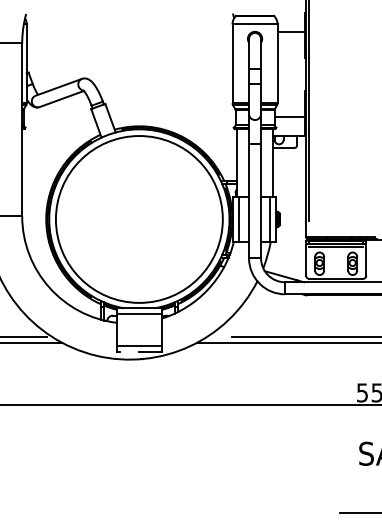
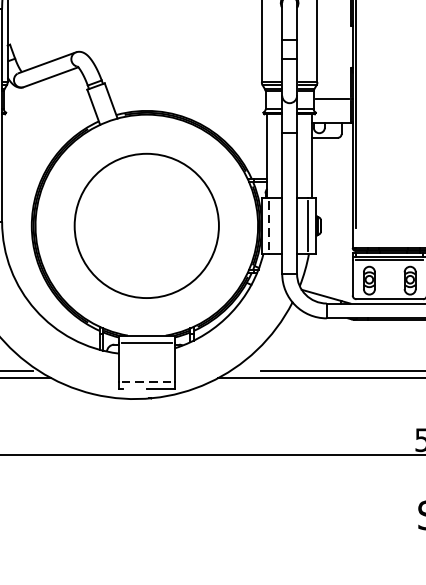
circle: (138, 219) -> (145, 226), size x0.7
line: (238, 219) -> (269, 226), solid -> dashed
line: (139, 345) -> (146, 381), solid -> dashed

